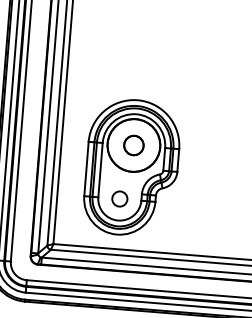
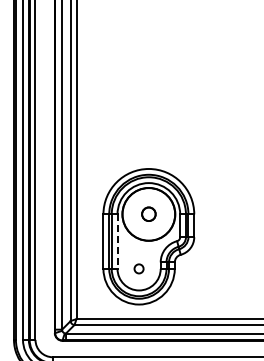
circle: (133, 144) -> (148, 213), size x0.7
line: (100, 171) -> (117, 242), solid -> dashed
circle: (119, 198) -> (138, 268), size x0.6

